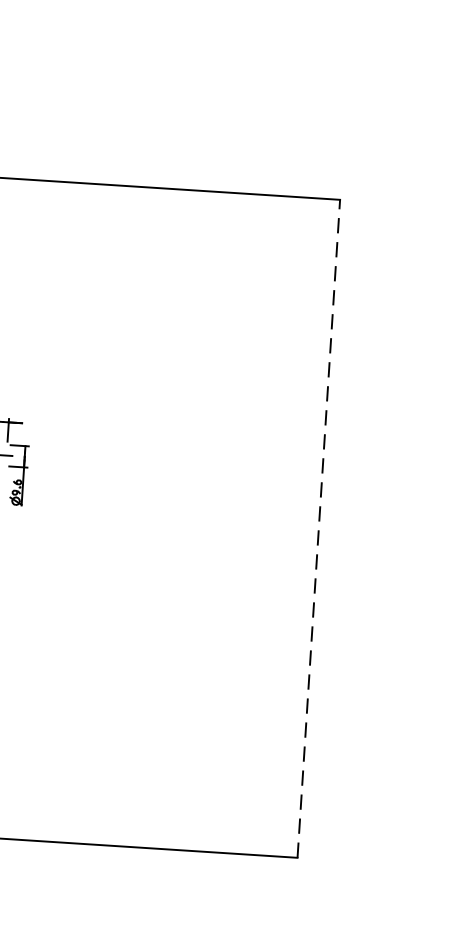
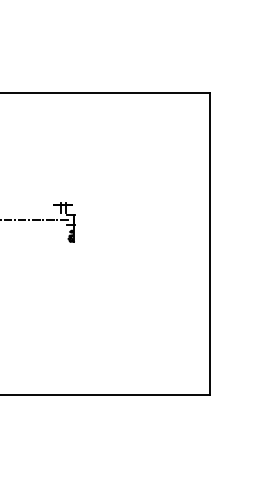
line: (319, 529) -> (210, 244), dashed -> solid

